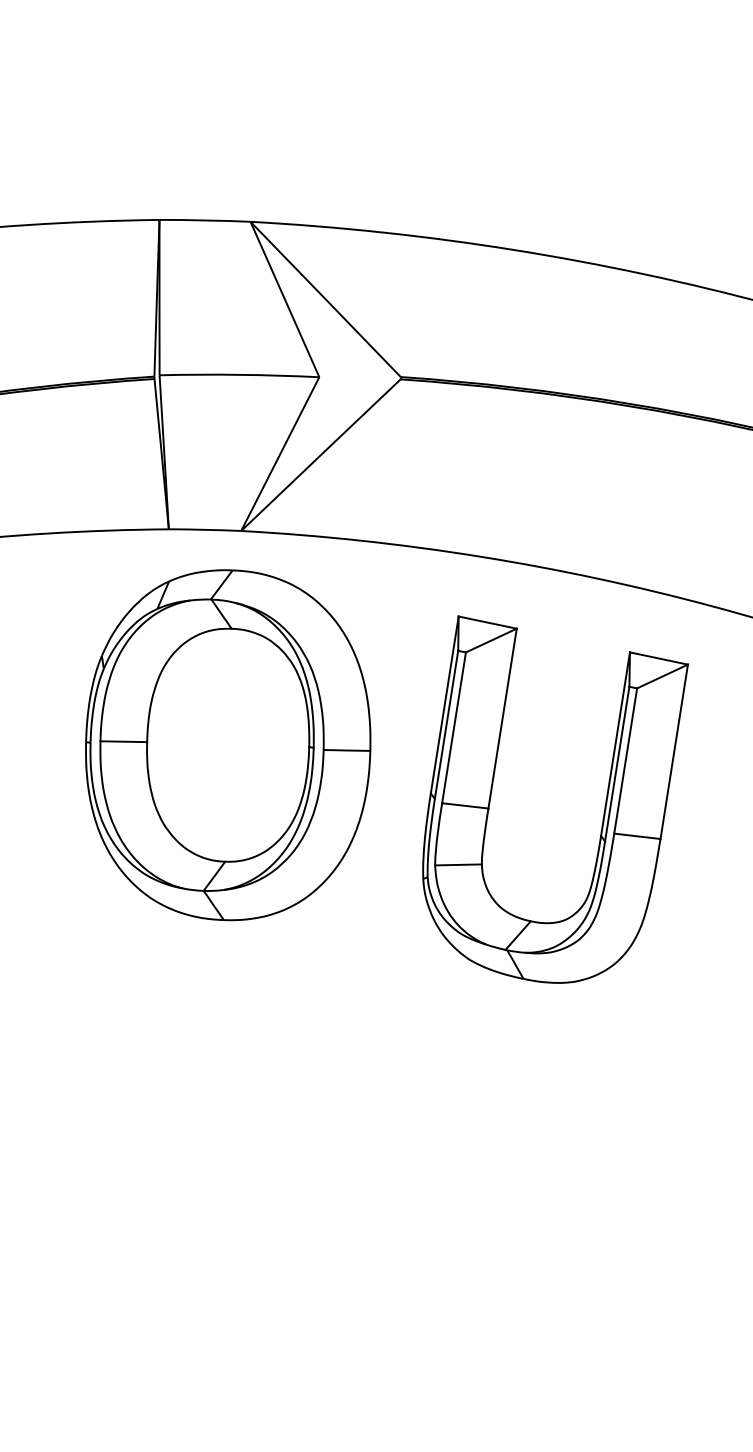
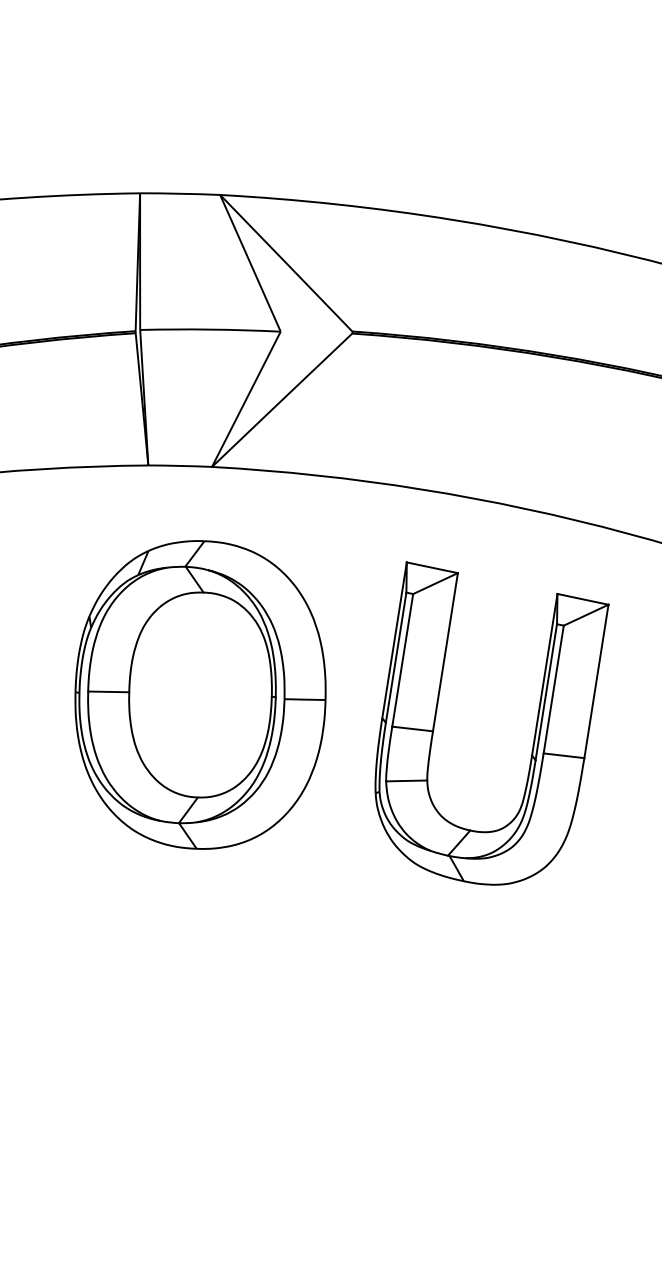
part: (228, 745) -> (200, 695), moved
part: (604, 806) -> (535, 729), moved

